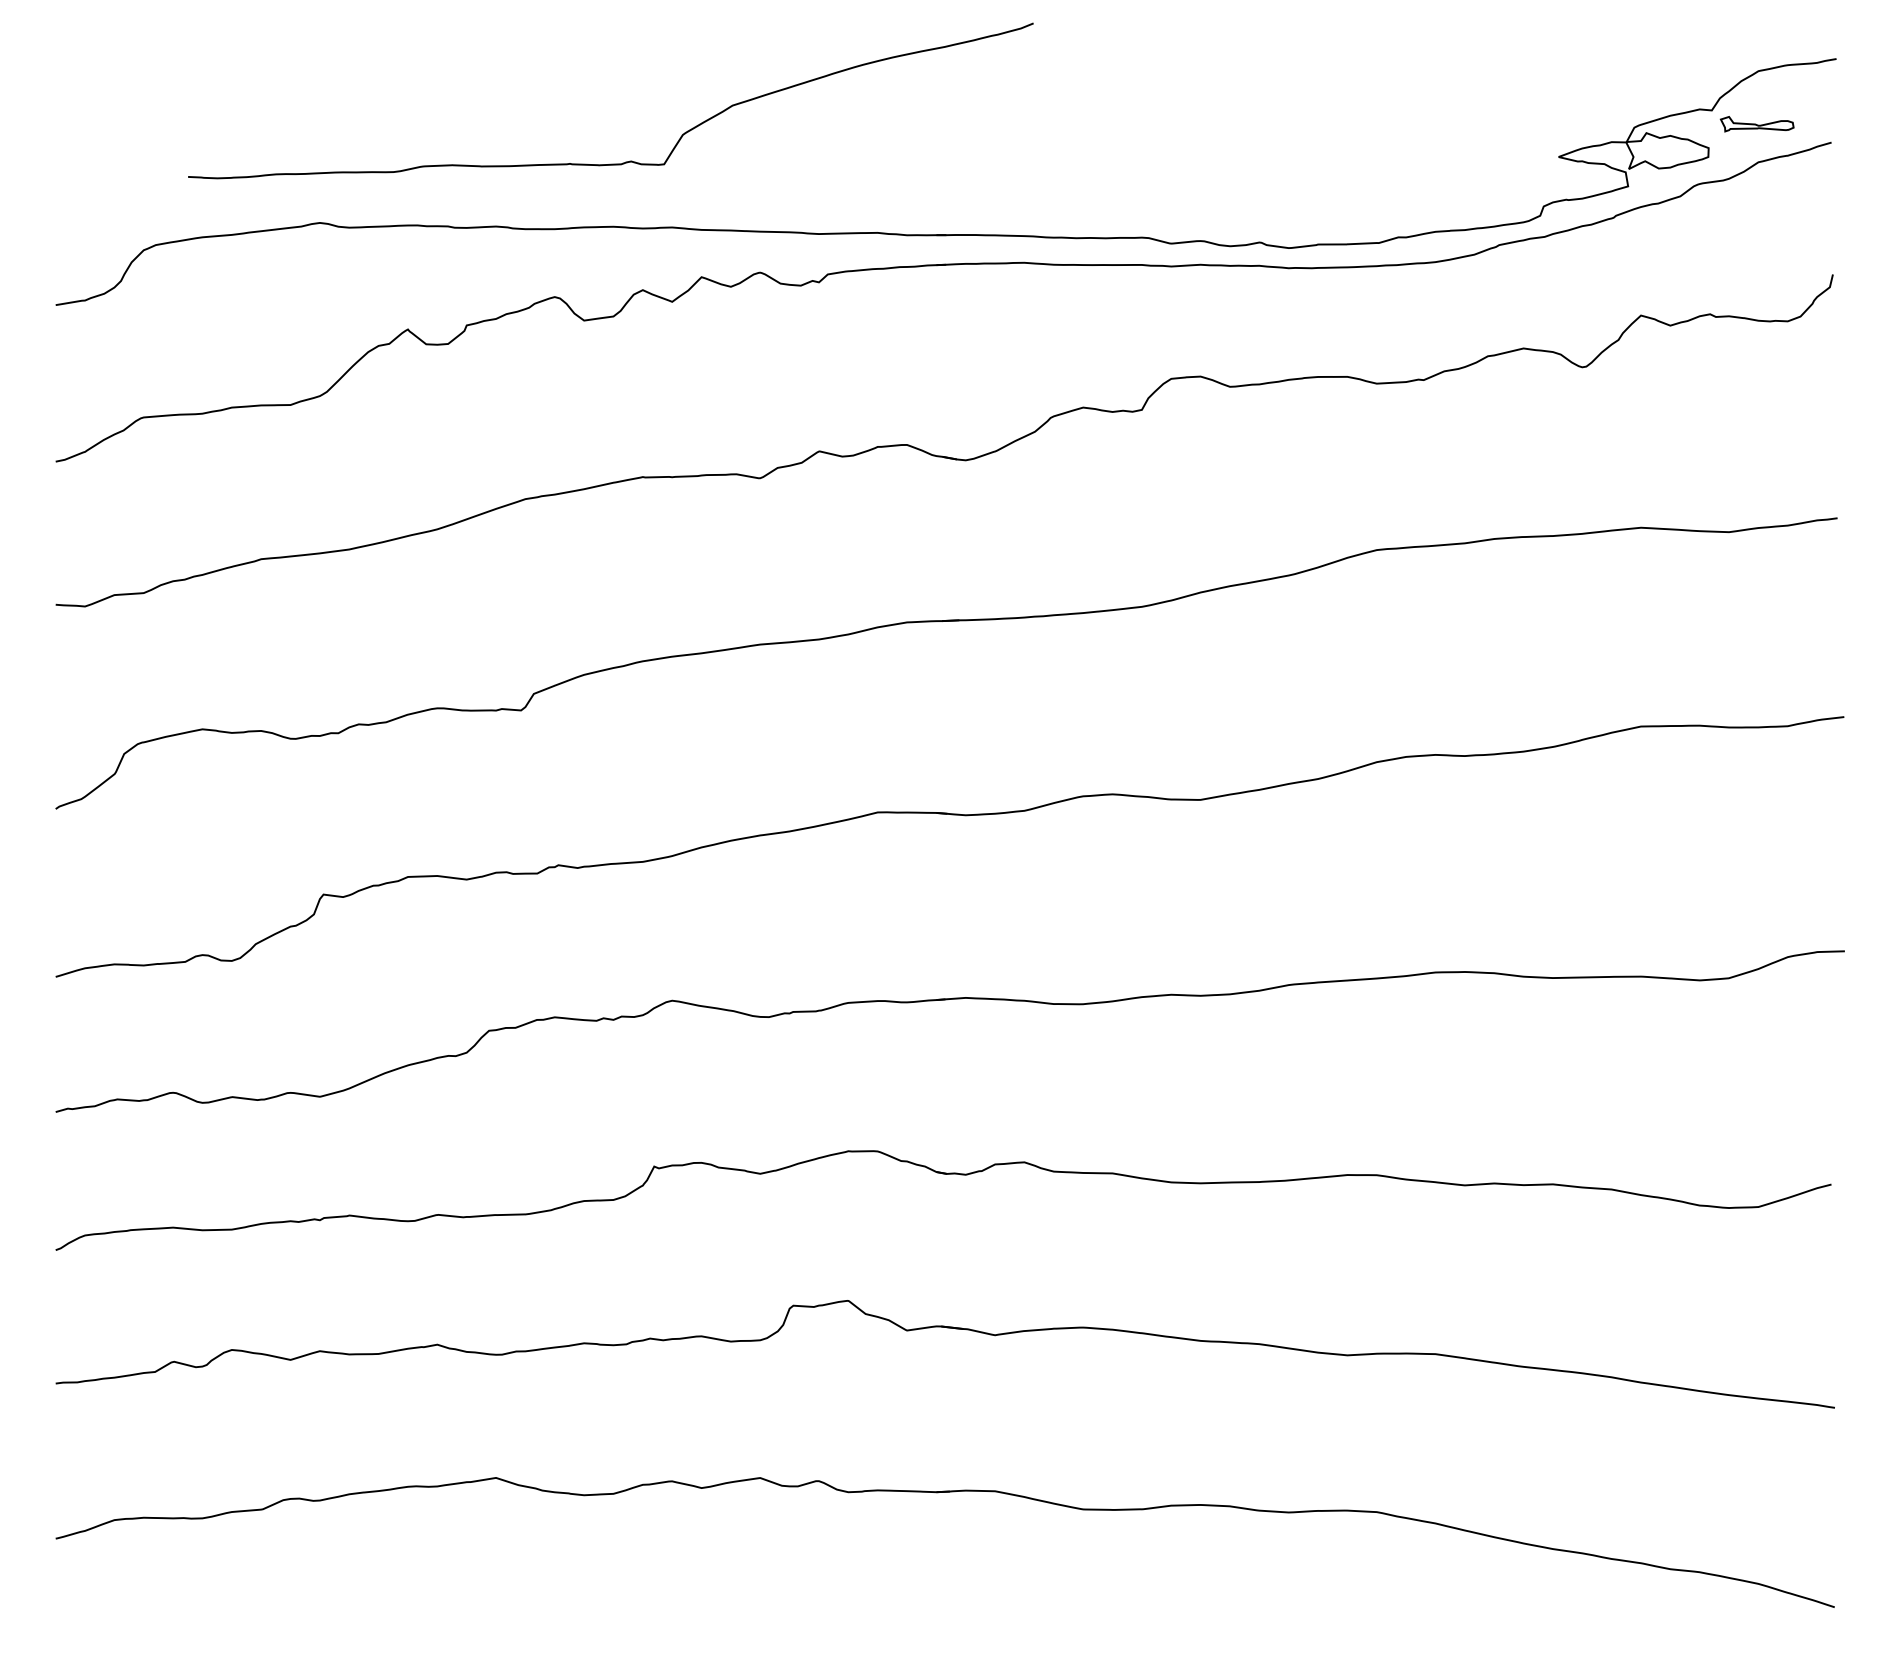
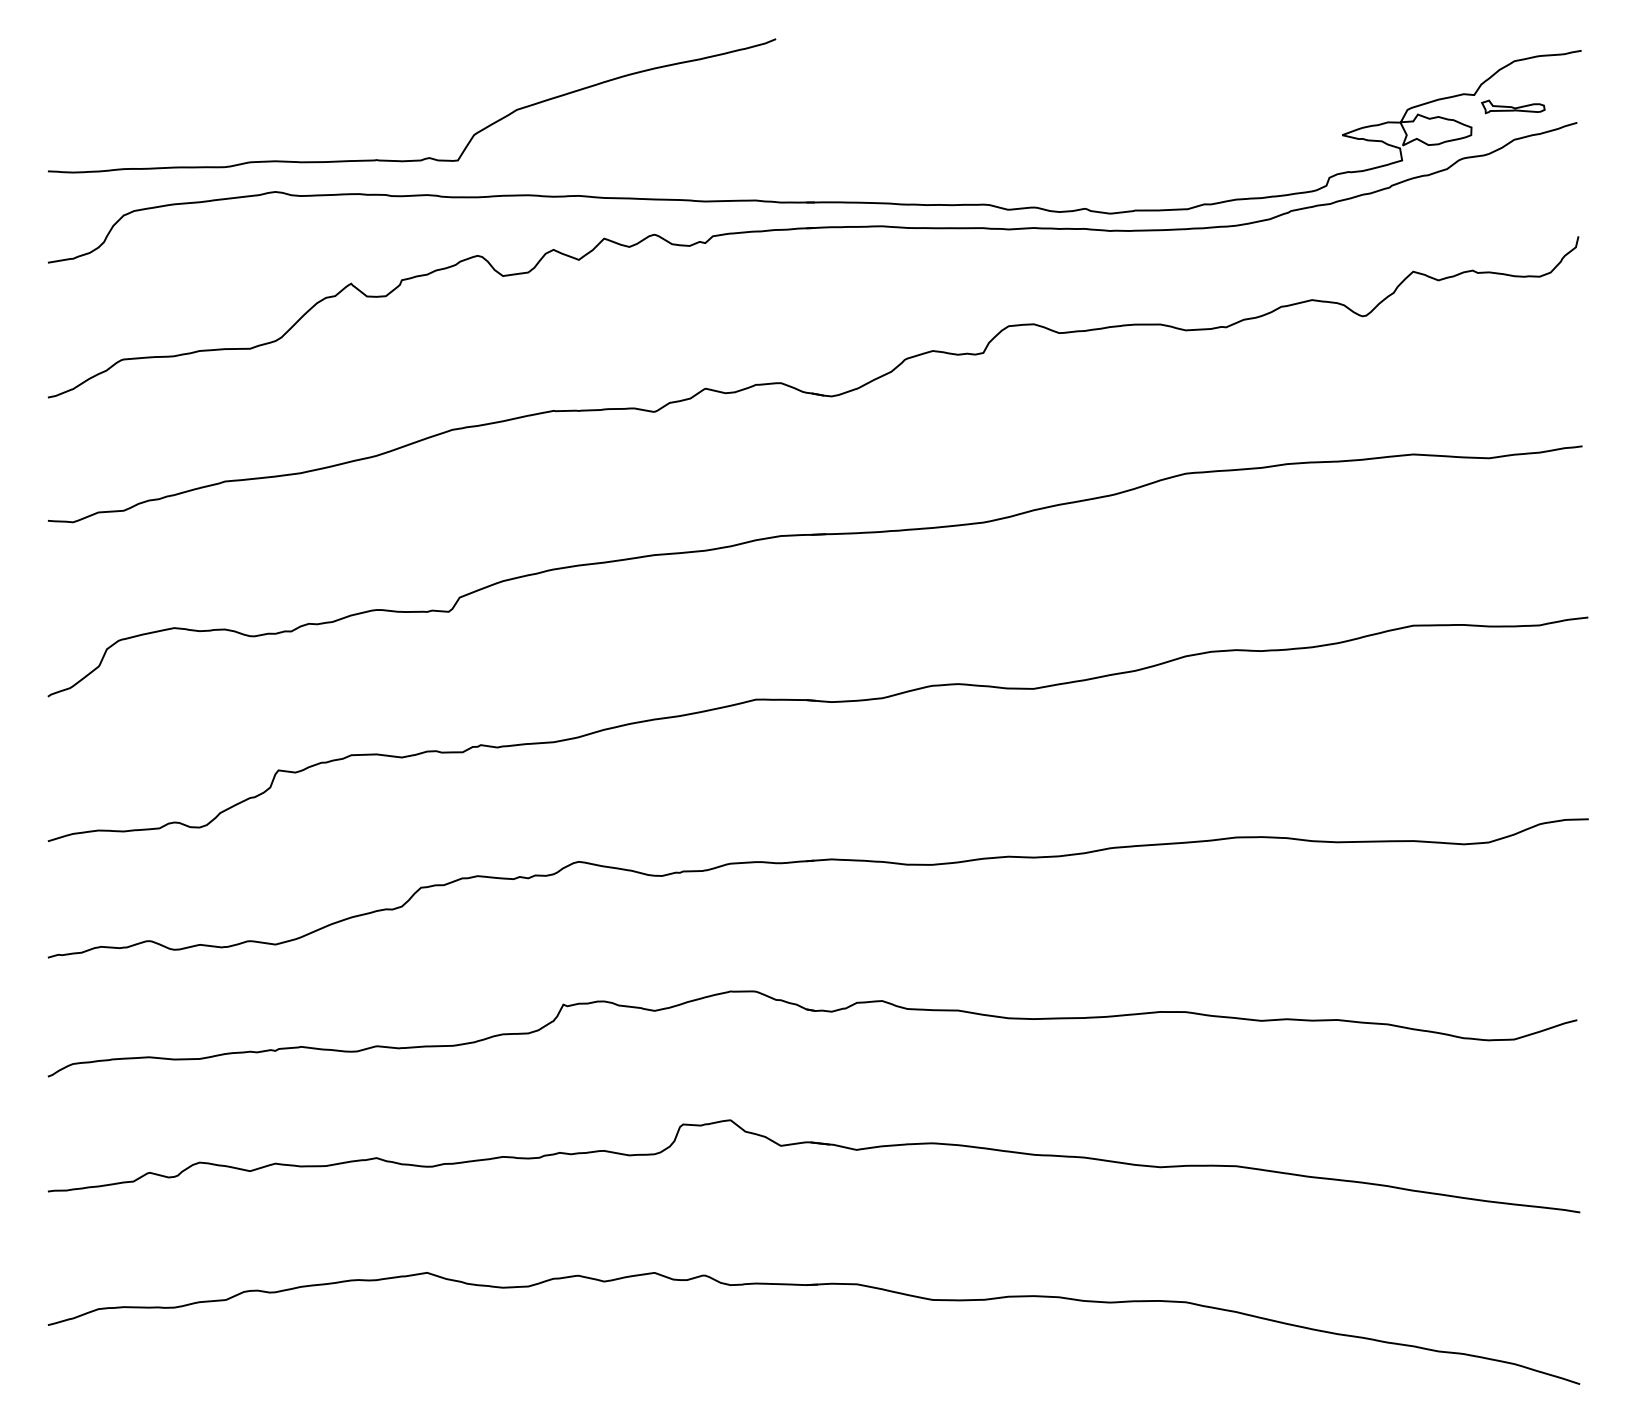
curve: (626, 160) -> (425, 157), moved

